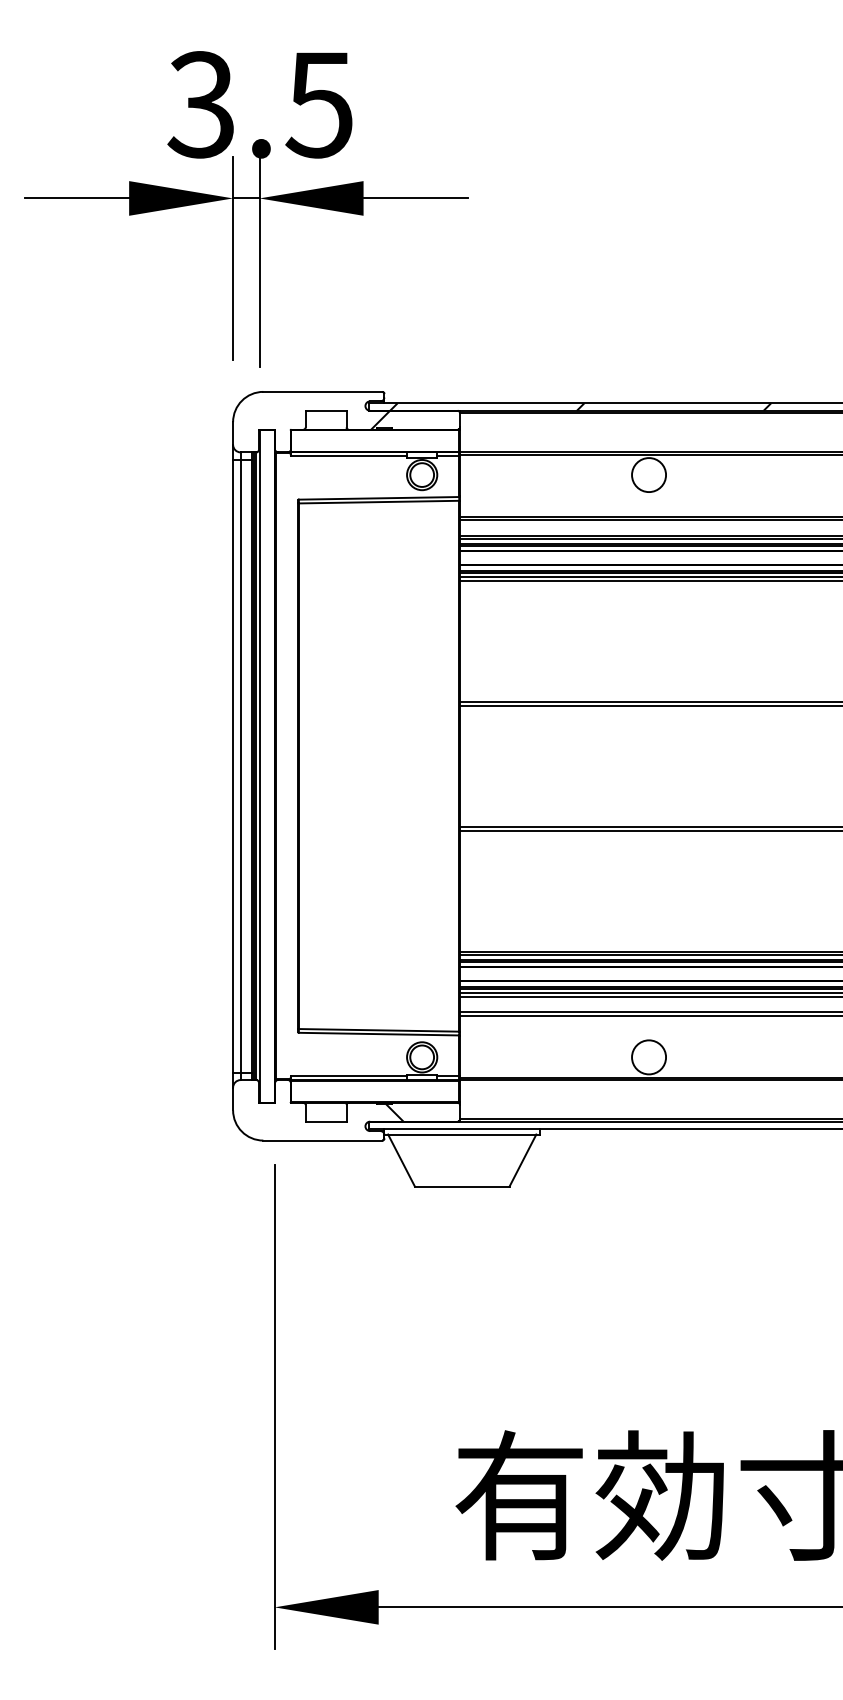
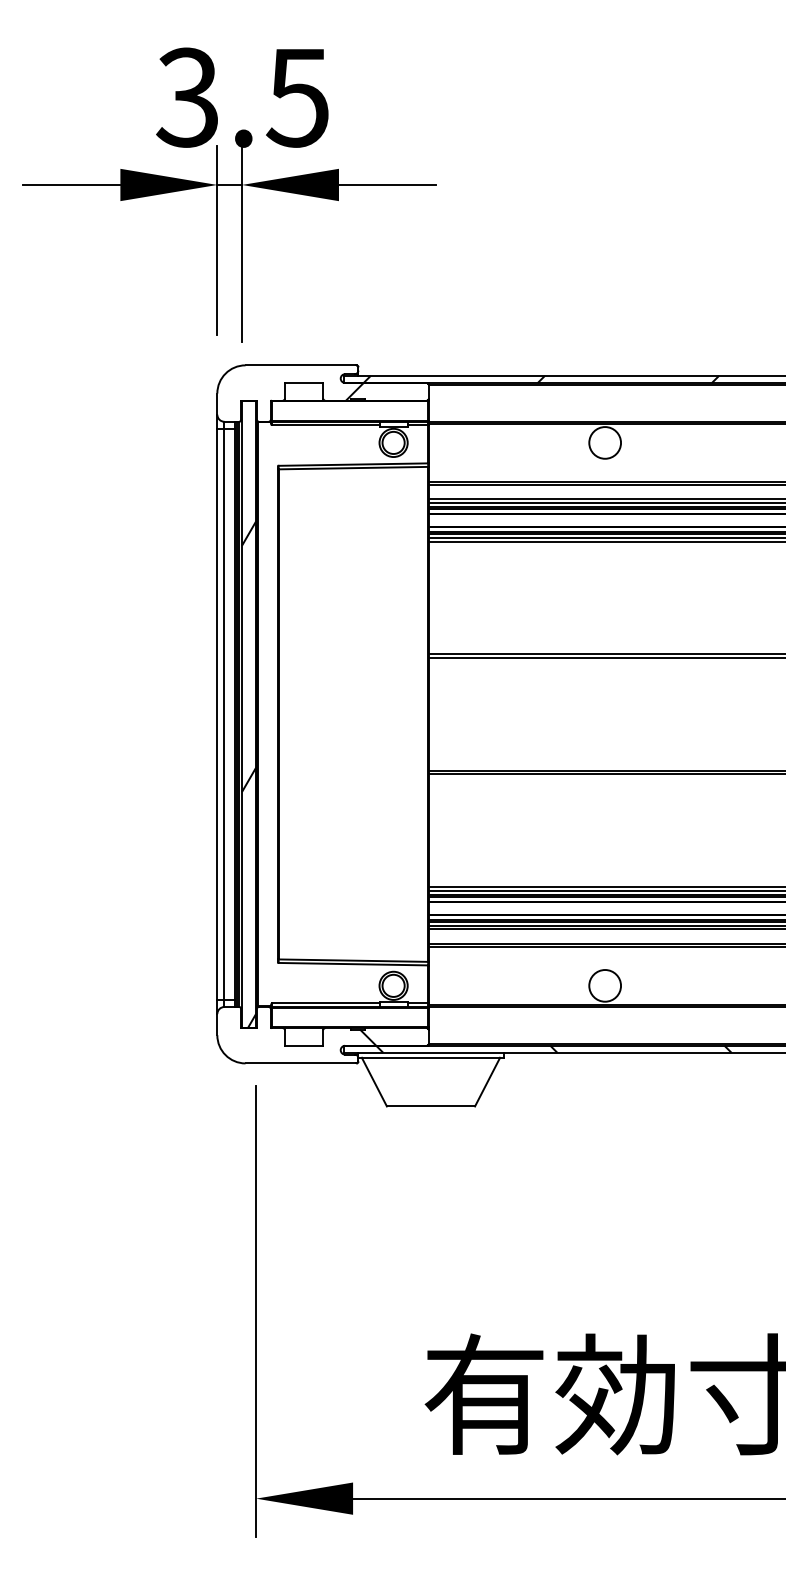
hatch: (267, 830) -> (249, 774), added
hatch: (593, 1124) -> (553, 1048), added

